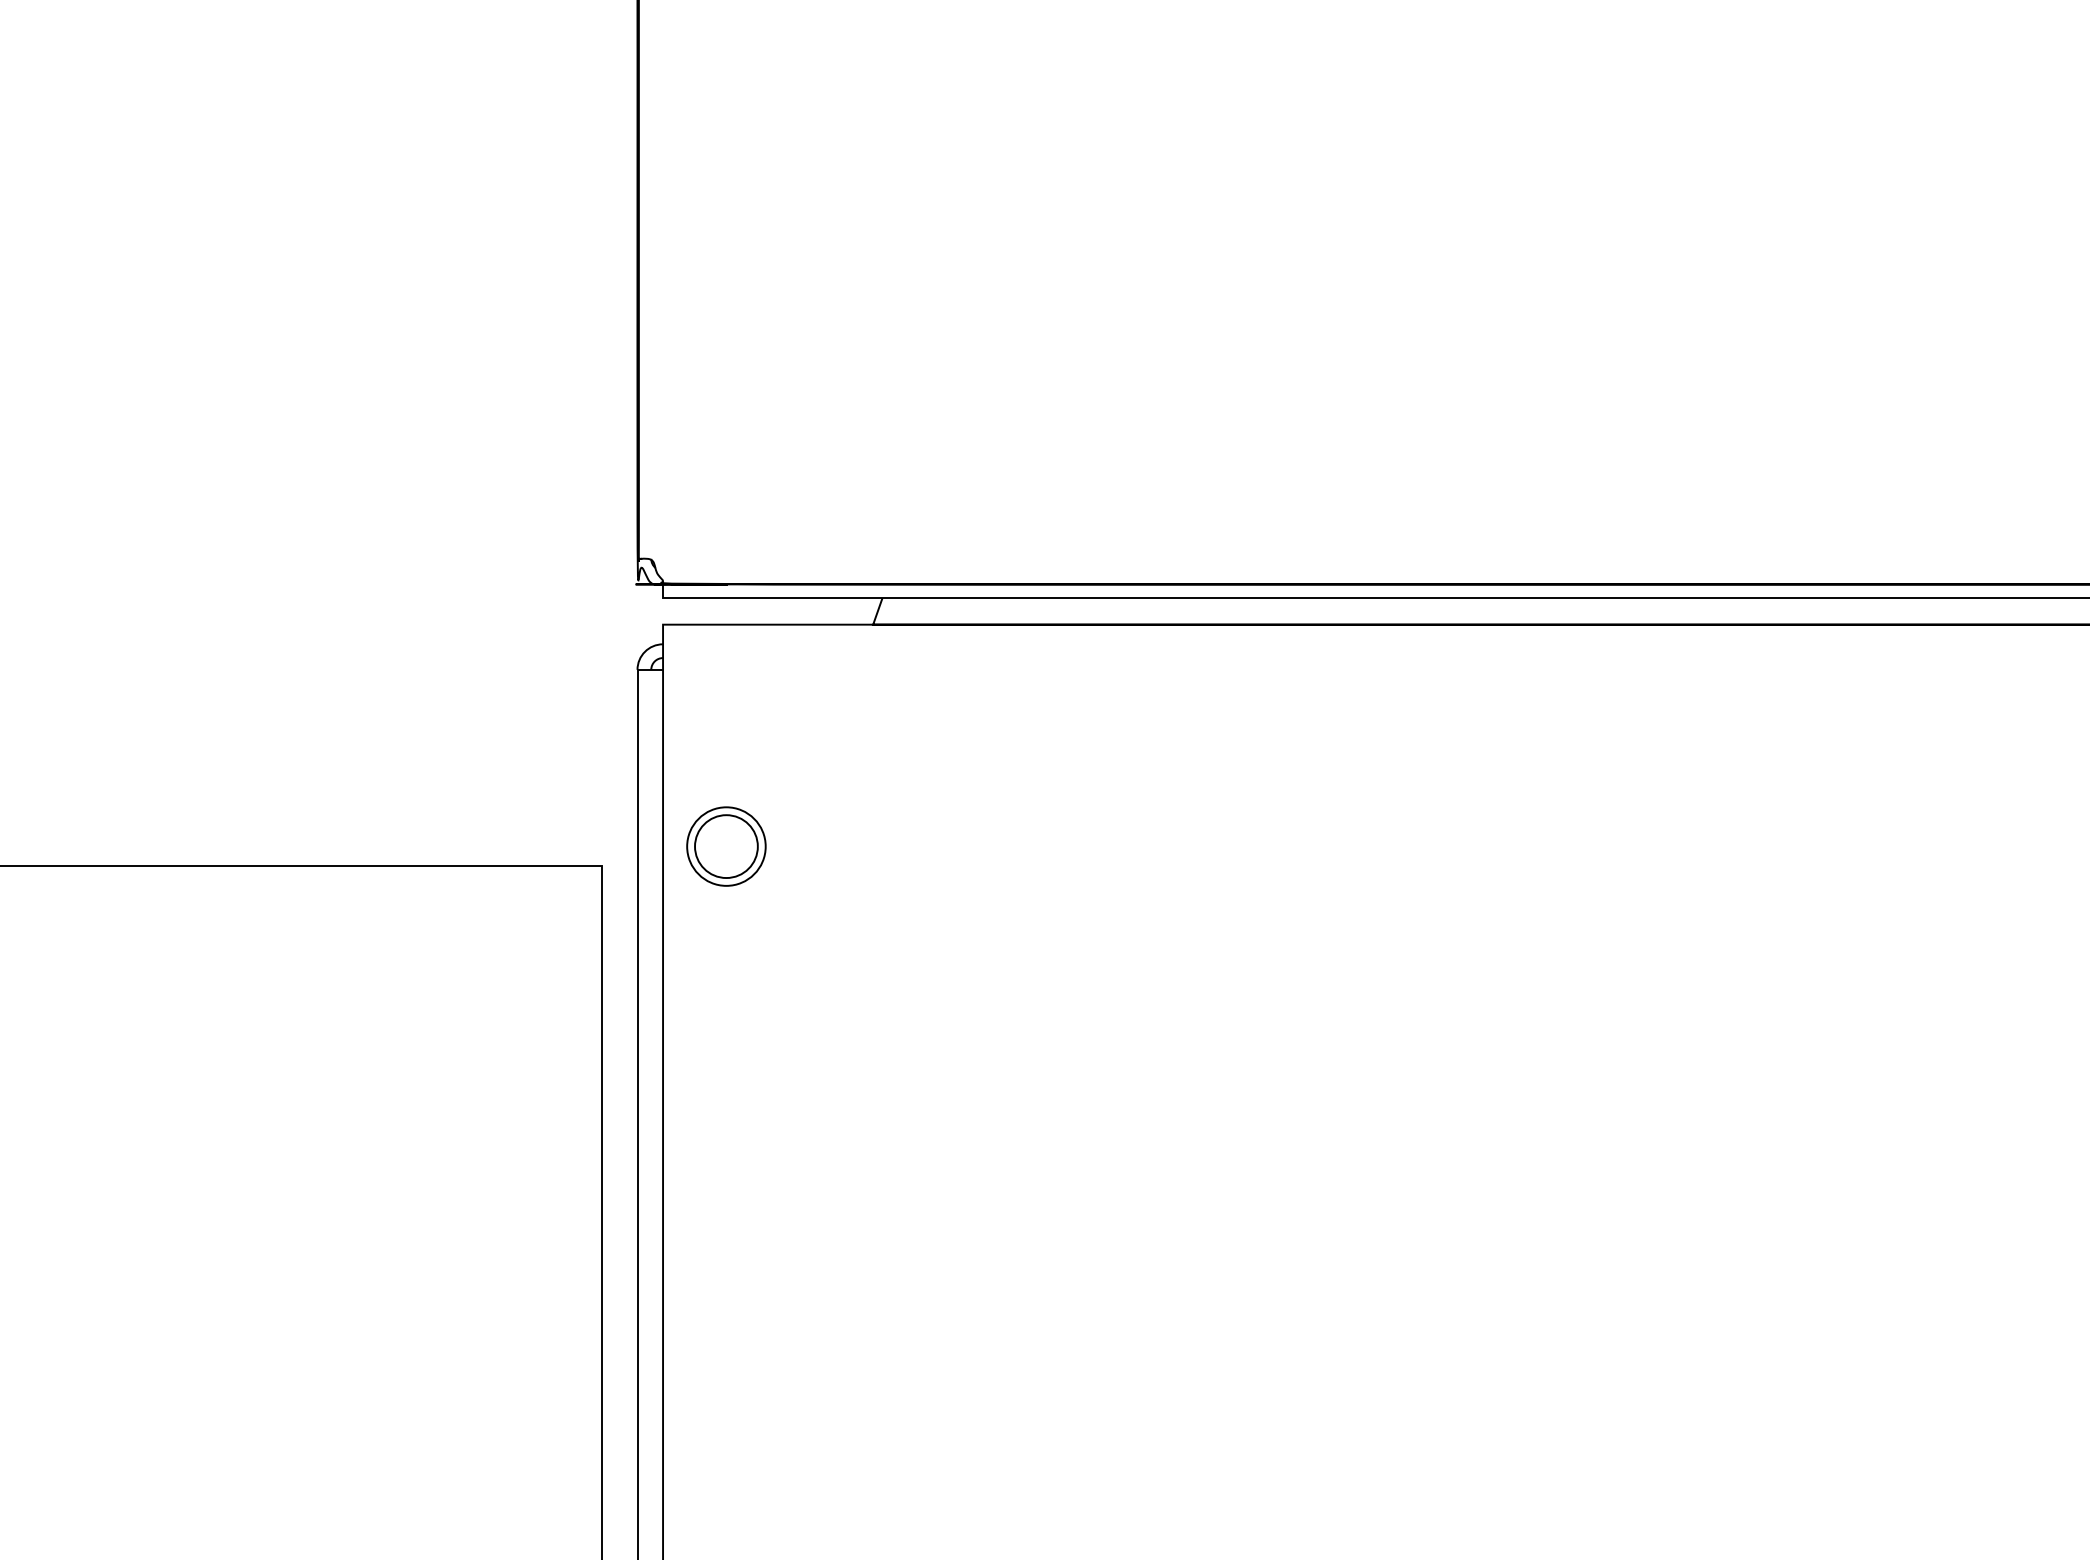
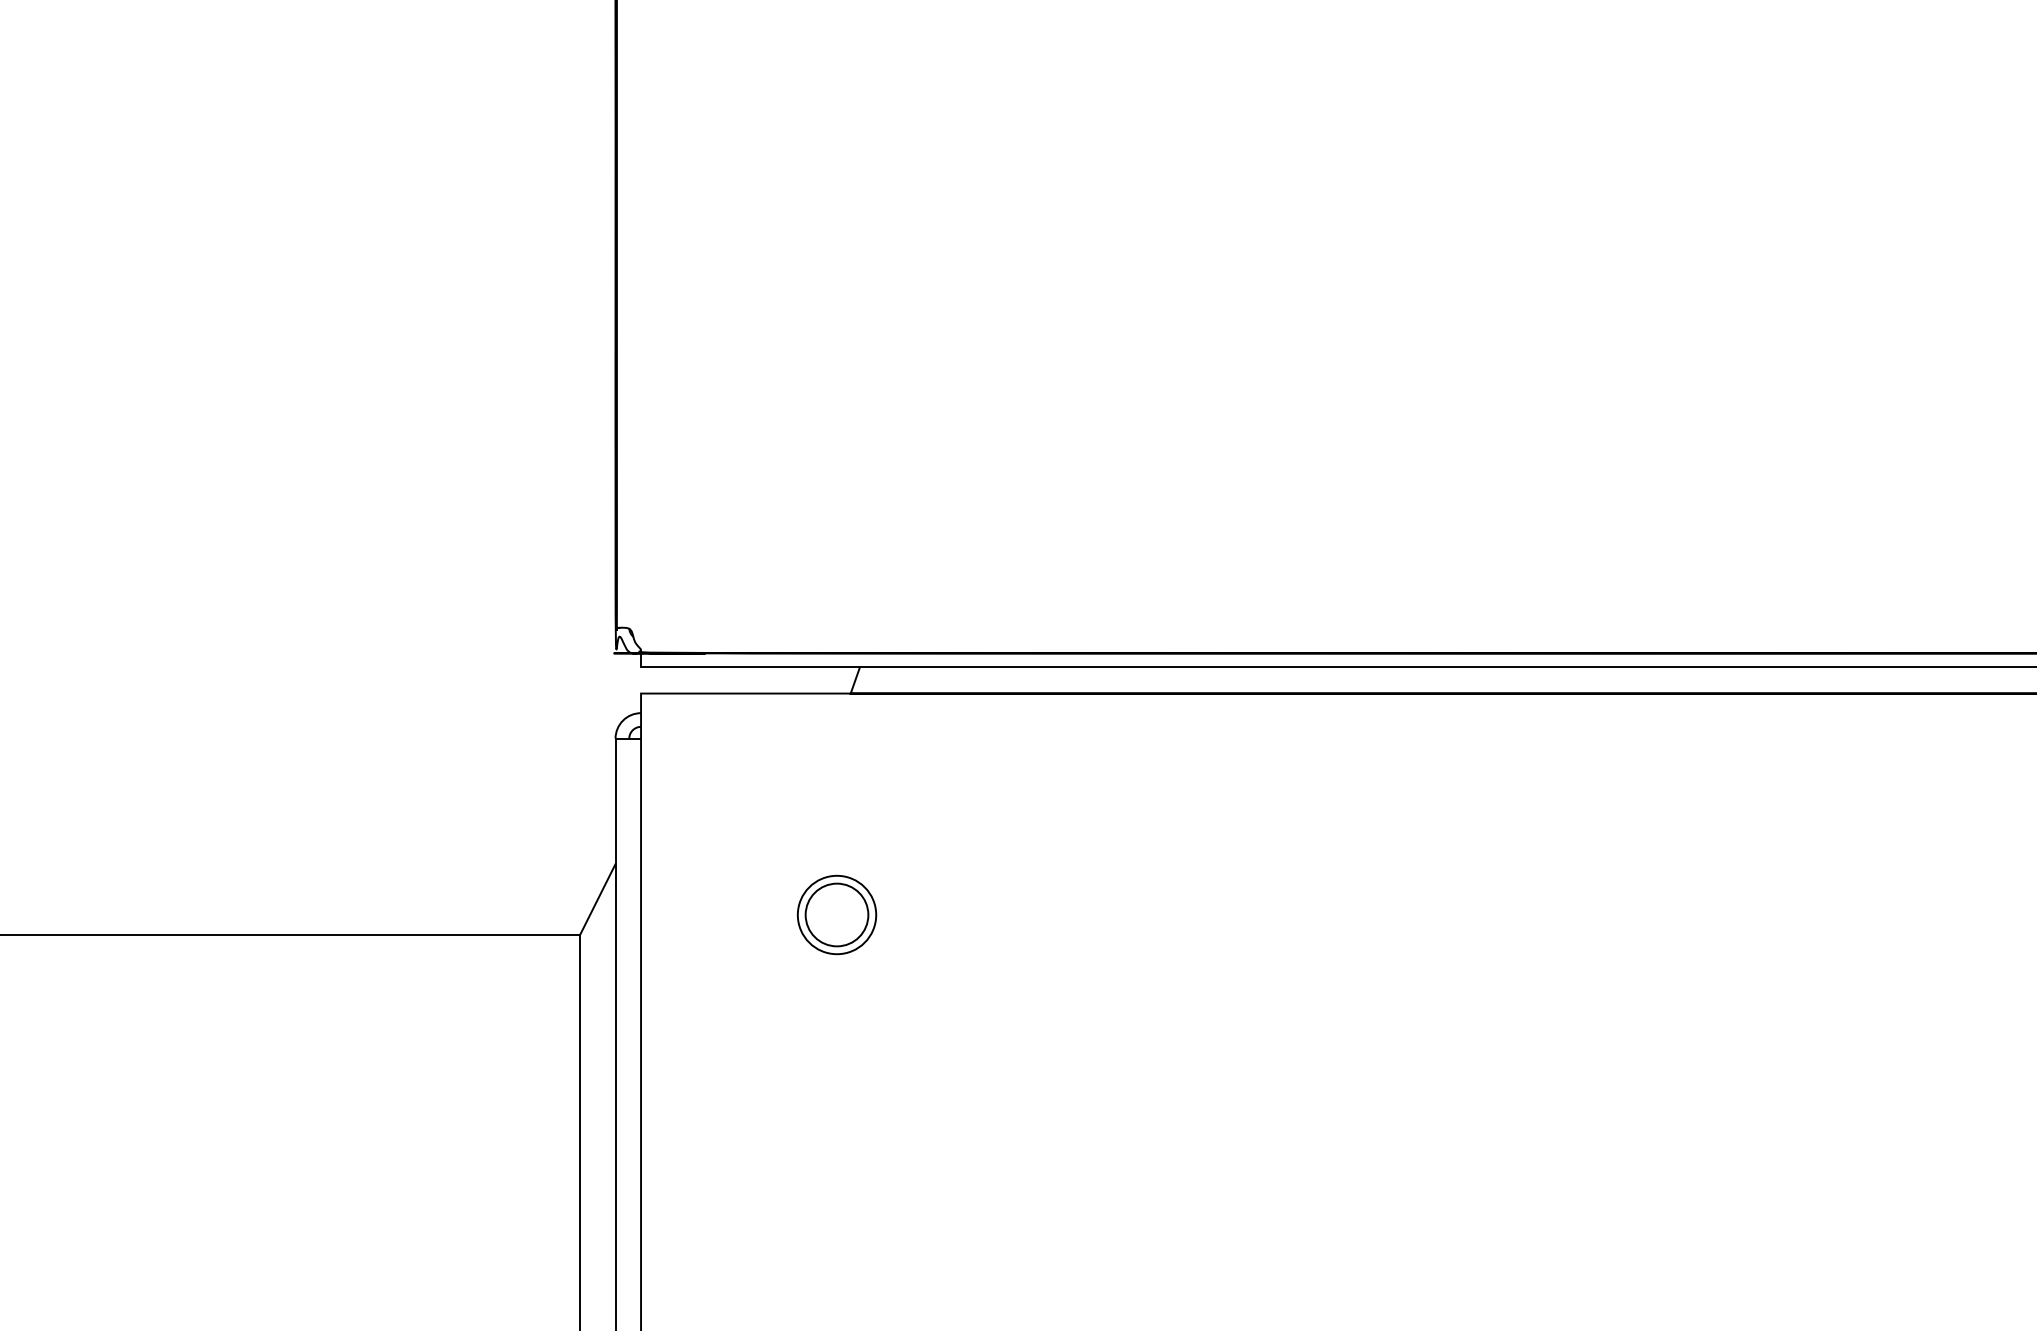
line: (619, 830) -> (597, 898), added
part: (726, 846) -> (837, 914), moved

